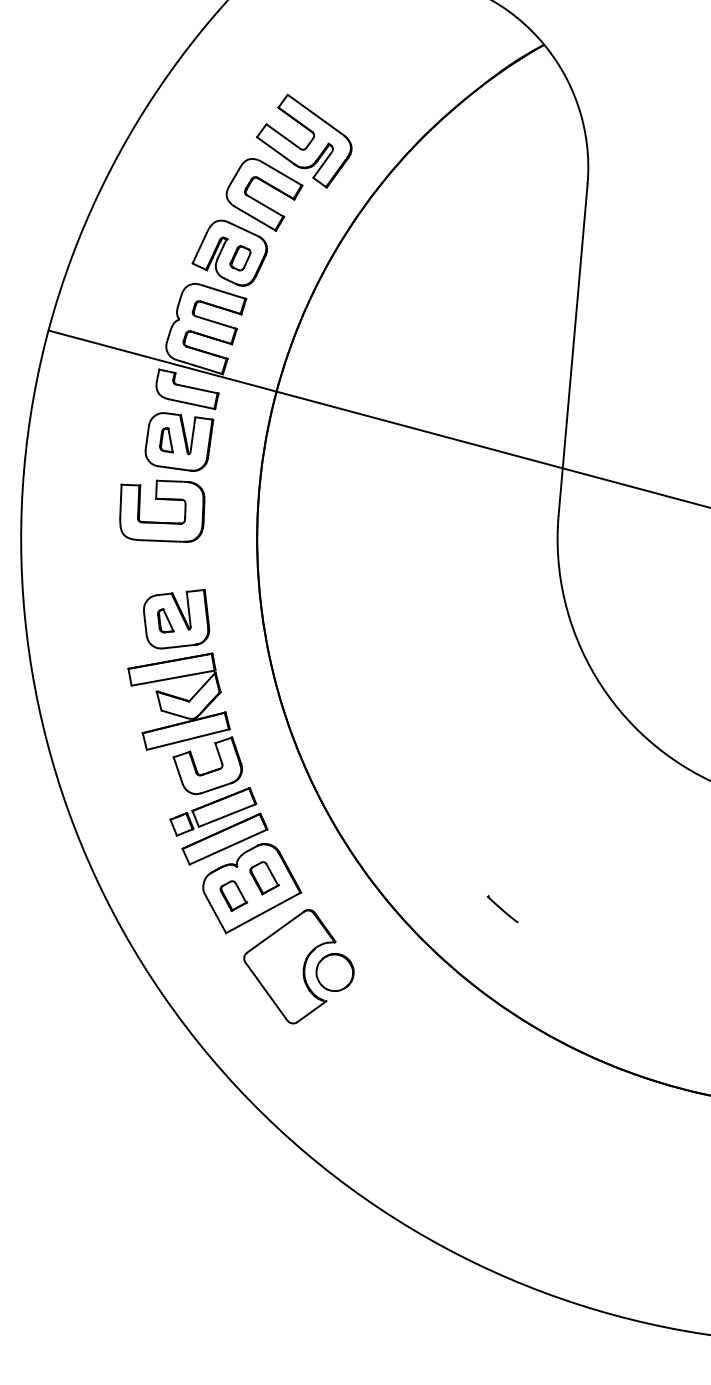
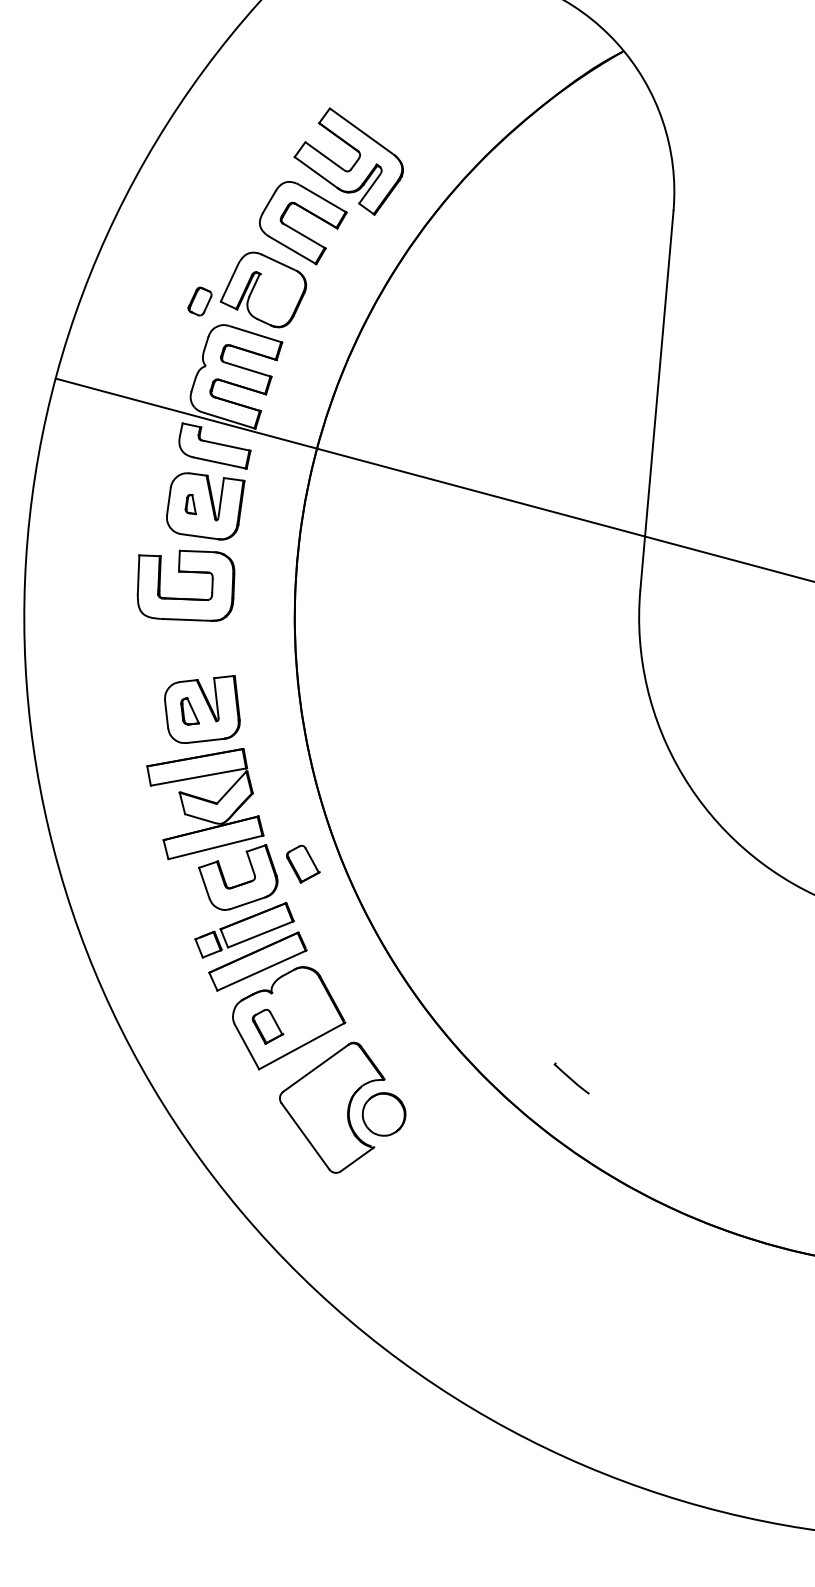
part: (240, 258) -> (200, 301), moved
part: (166, 440) -> (190, 504), size x0.7
part: (264, 878) -> (303, 864), moved
part: (502, 909) -> (571, 1078), moved

